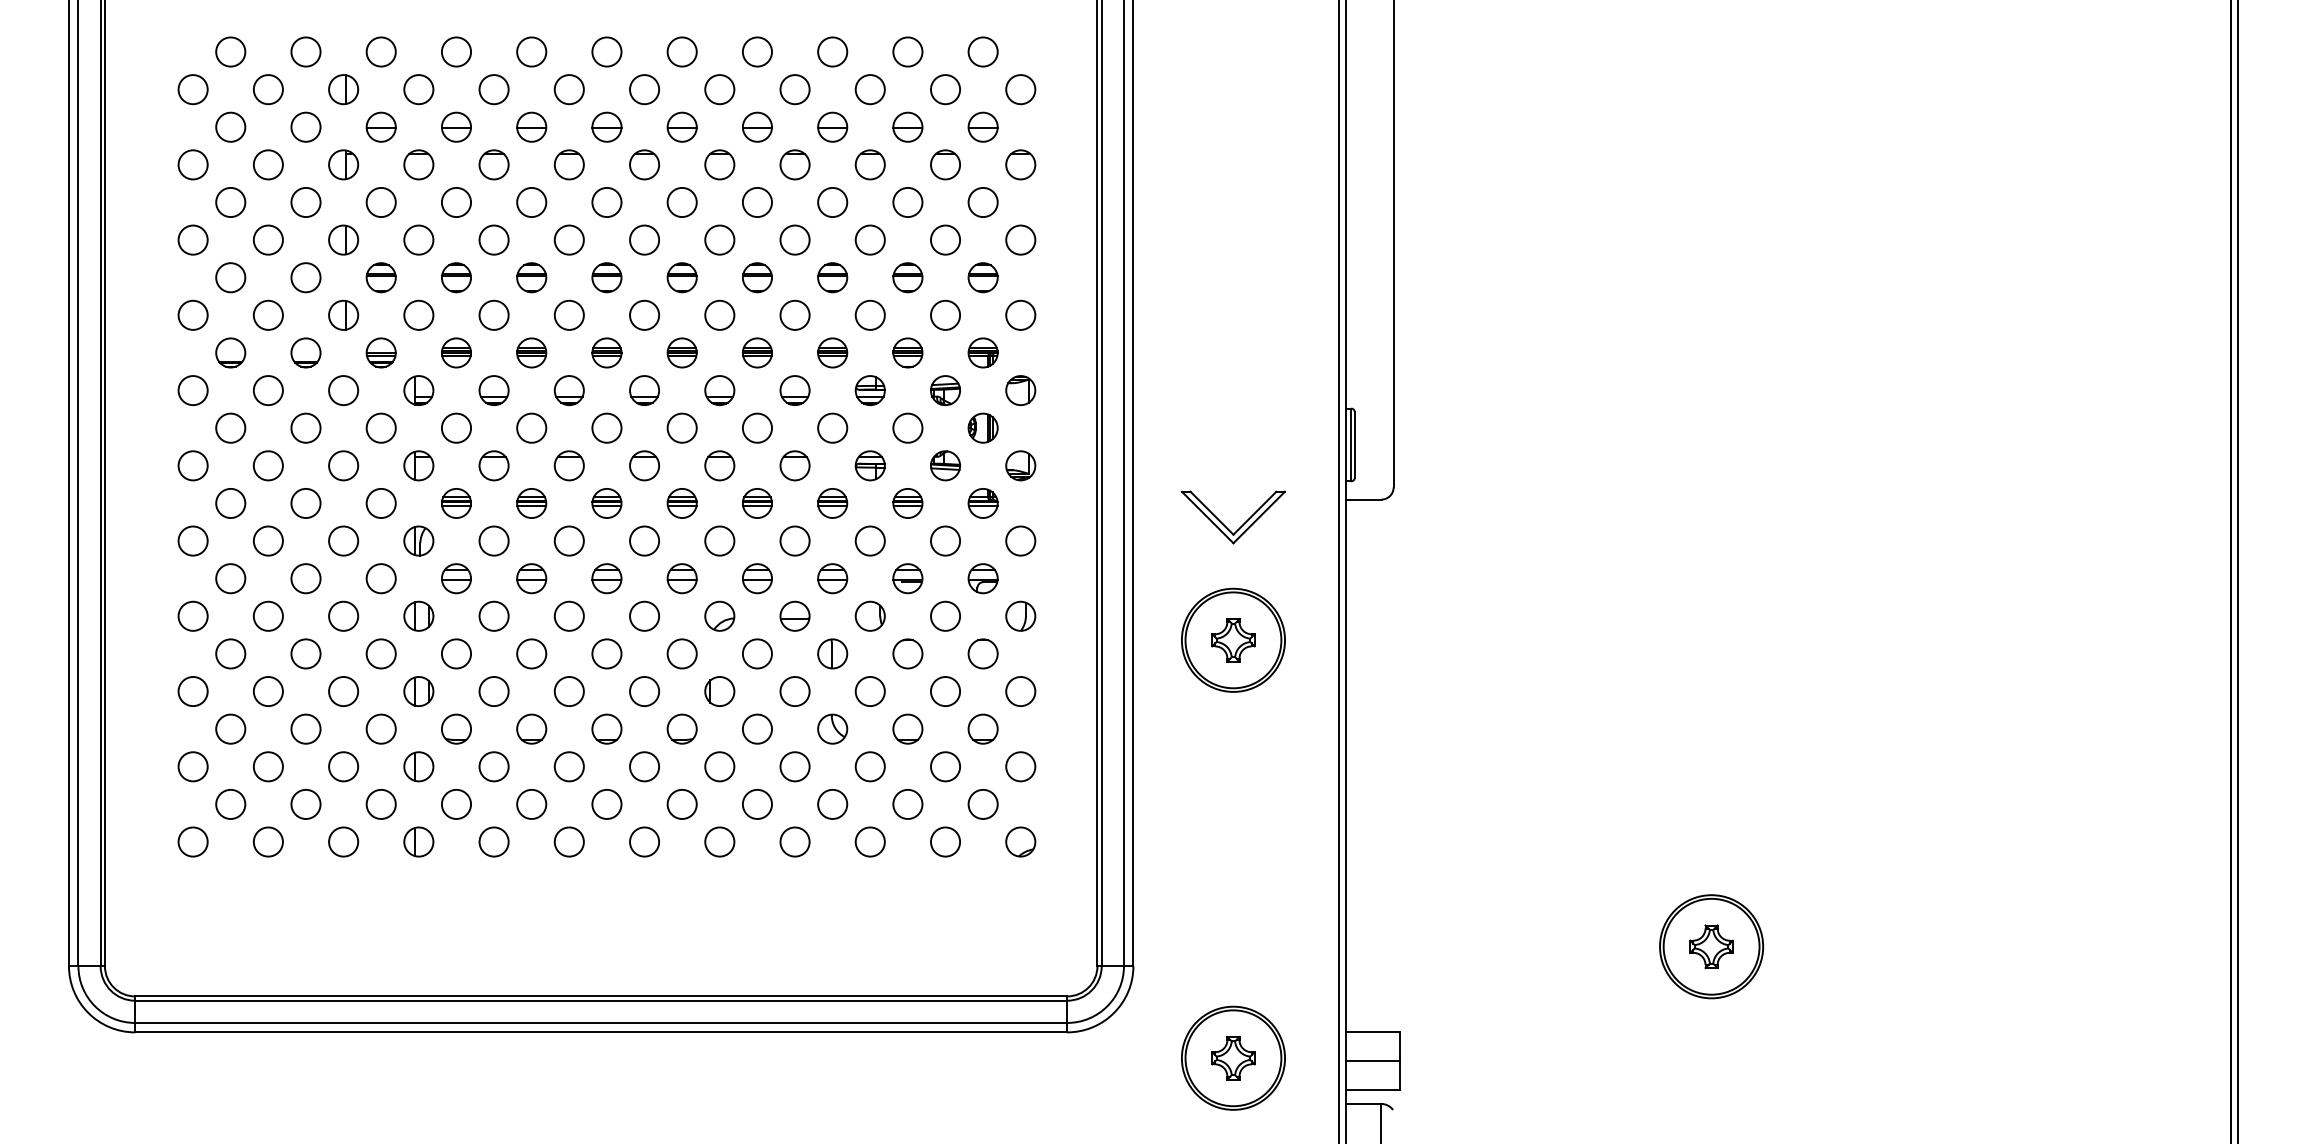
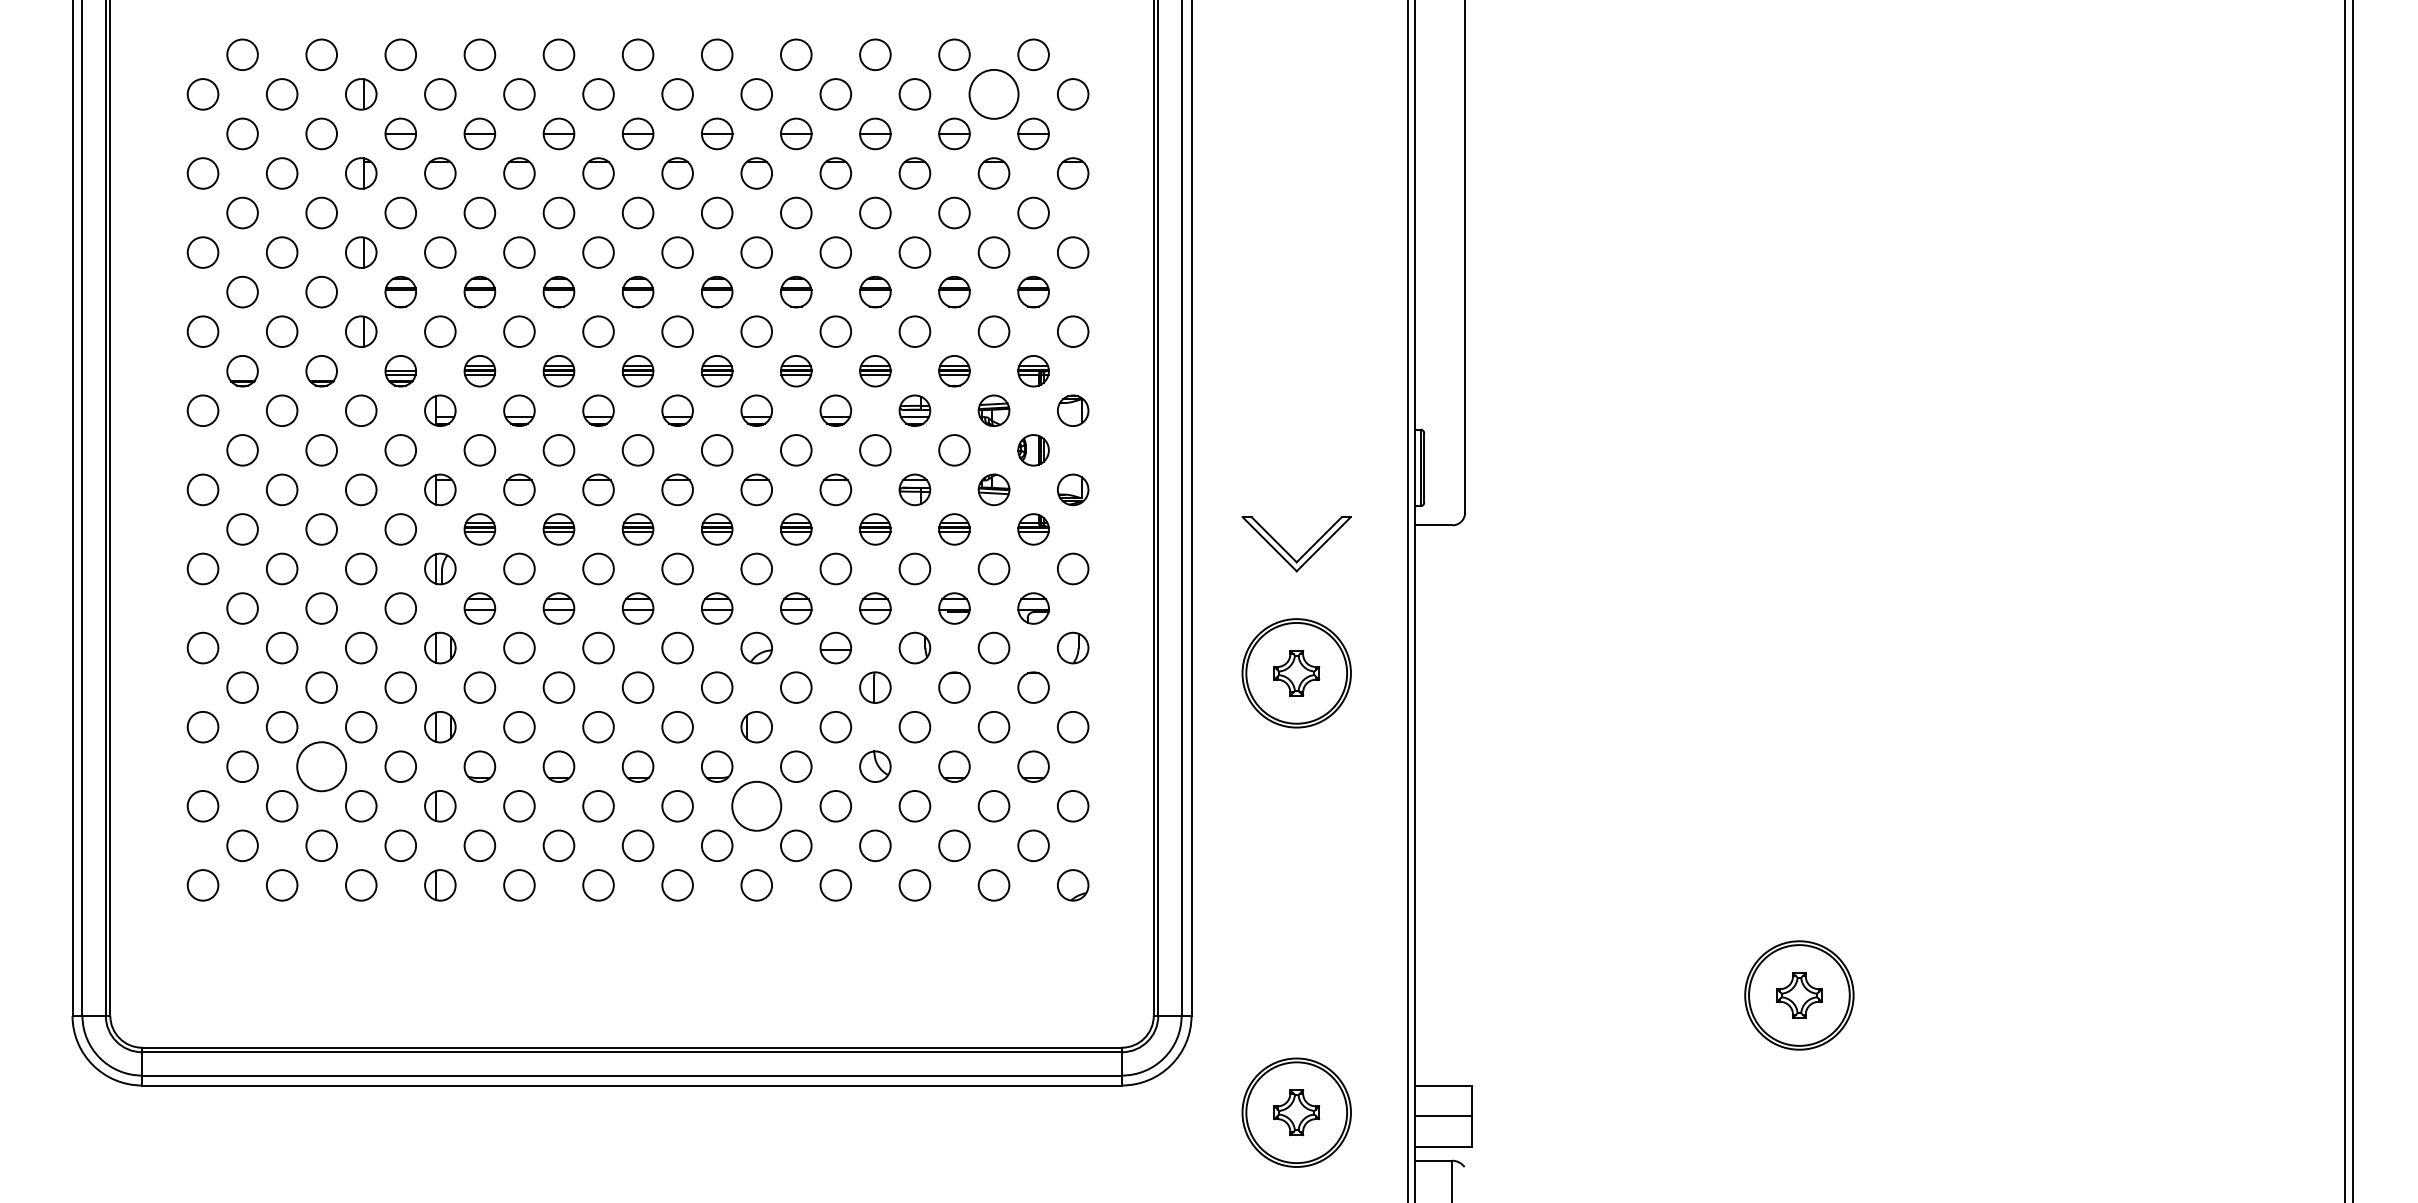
circle: (945, 89) -> (993, 94), size x1.6
circle: (305, 728) -> (321, 766), size x1.6
circle: (719, 766) -> (756, 805), size x1.6

